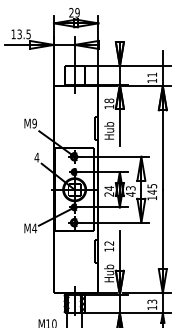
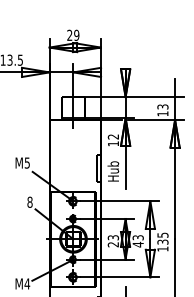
text: (152, 74) -> (163, 106), 11 -> 13
text: (109, 100) -> (113, 136), 18 -> 12
text: (34, 123) -> (27, 162), M9 -> M5
text: (36, 157) -> (29, 202), 4 -> 8
text: (109, 188) -> (113, 237), 24 -> 23
text: (152, 191) -> (163, 241), 145 -> 135

